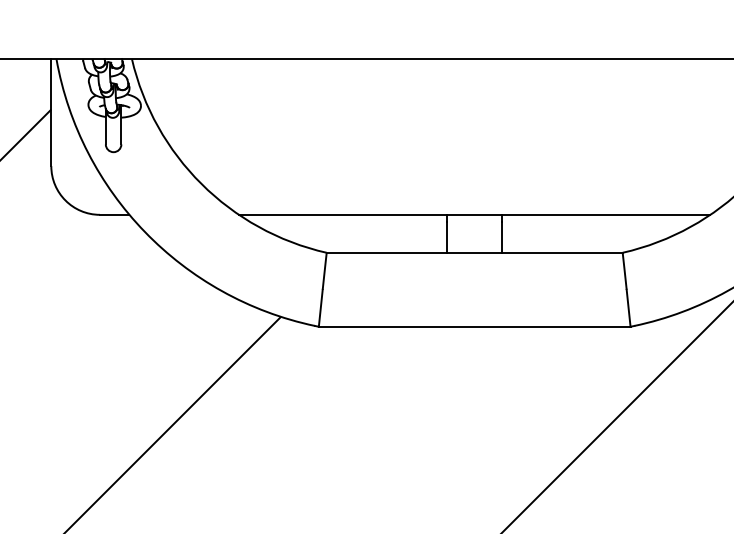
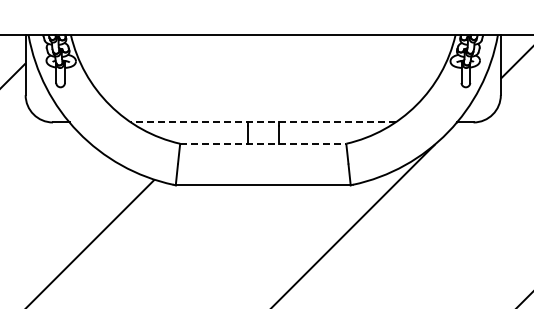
line: (473, 214) -> (262, 122), solid -> dashed
line: (475, 252) -> (263, 143), solid -> dashed

